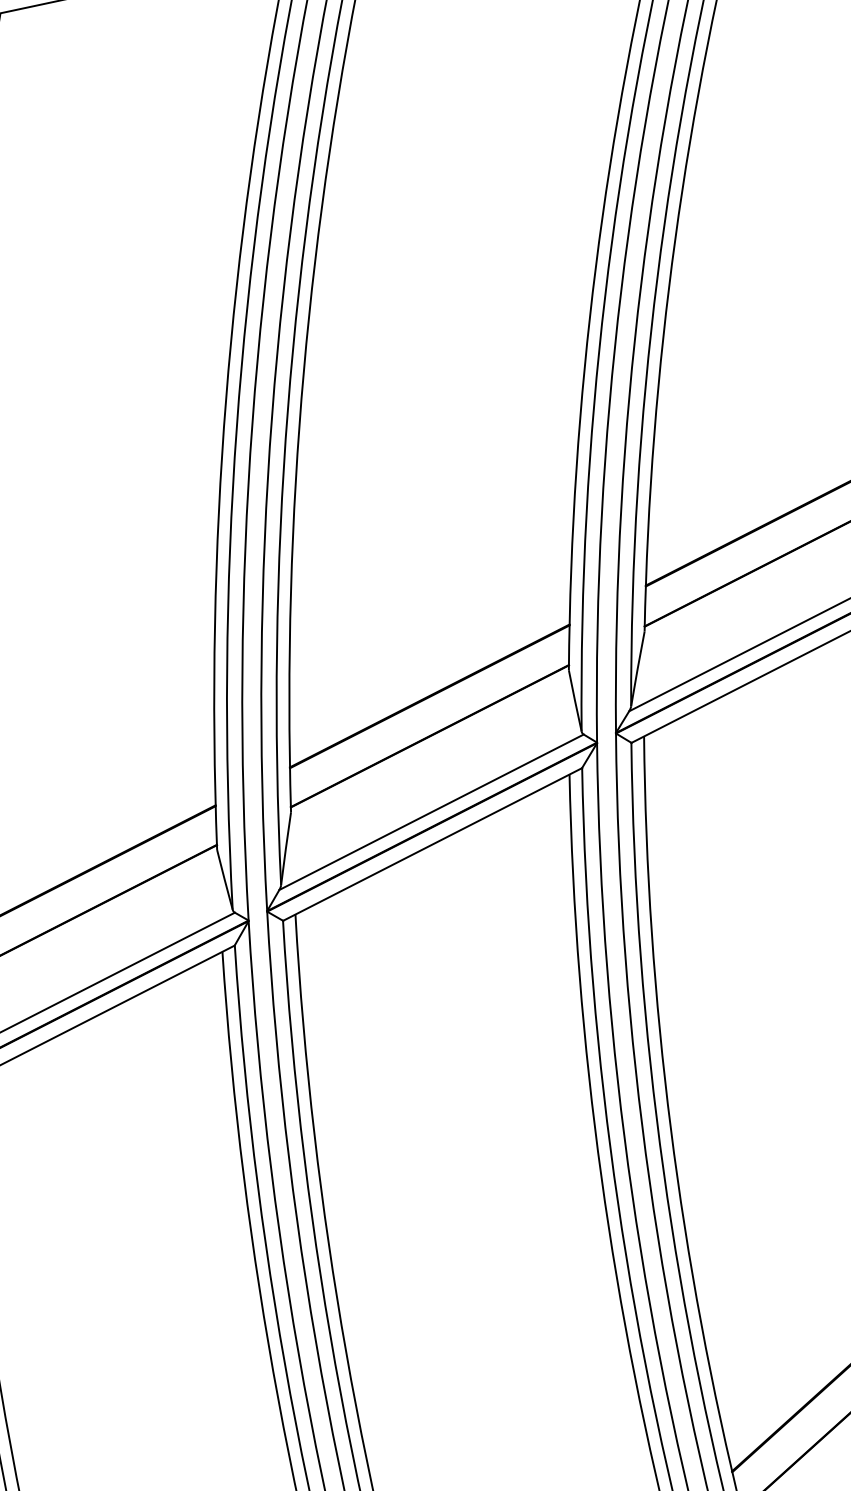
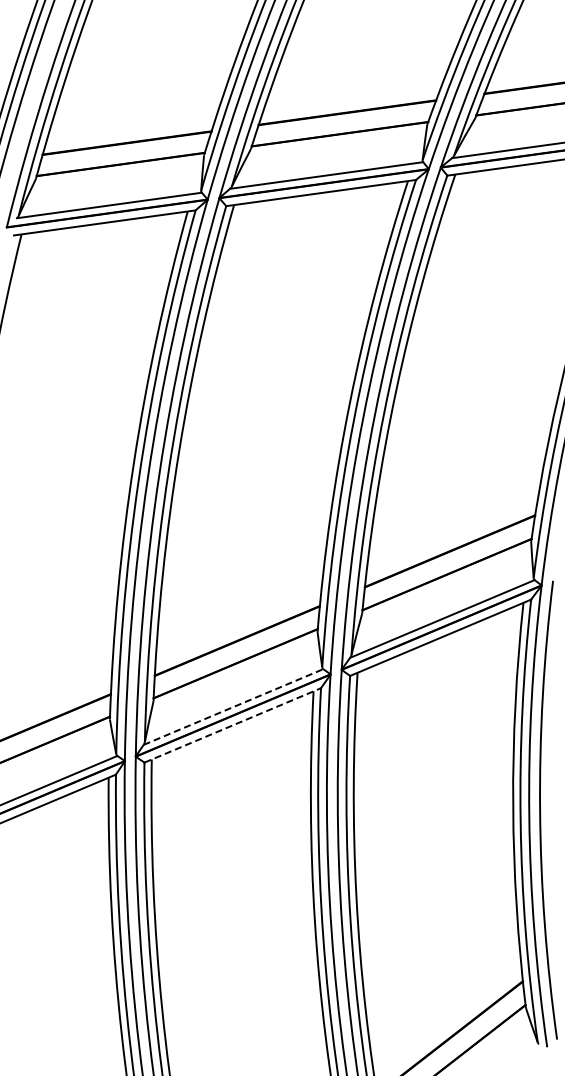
line: (431, 813) -> (233, 707), solid -> dashed
line: (432, 844) -> (232, 725), solid -> dashed

